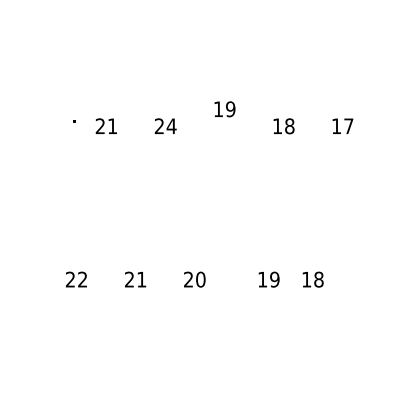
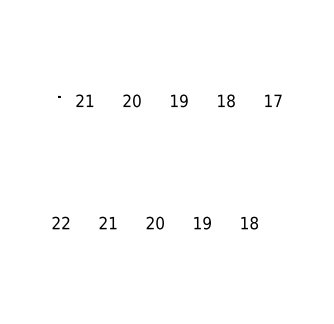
text: (224, 109) -> (178, 101), moved
text: (171, 126) -> (136, 101), 24 -> 20
text: (268, 279) -> (202, 222), moved

